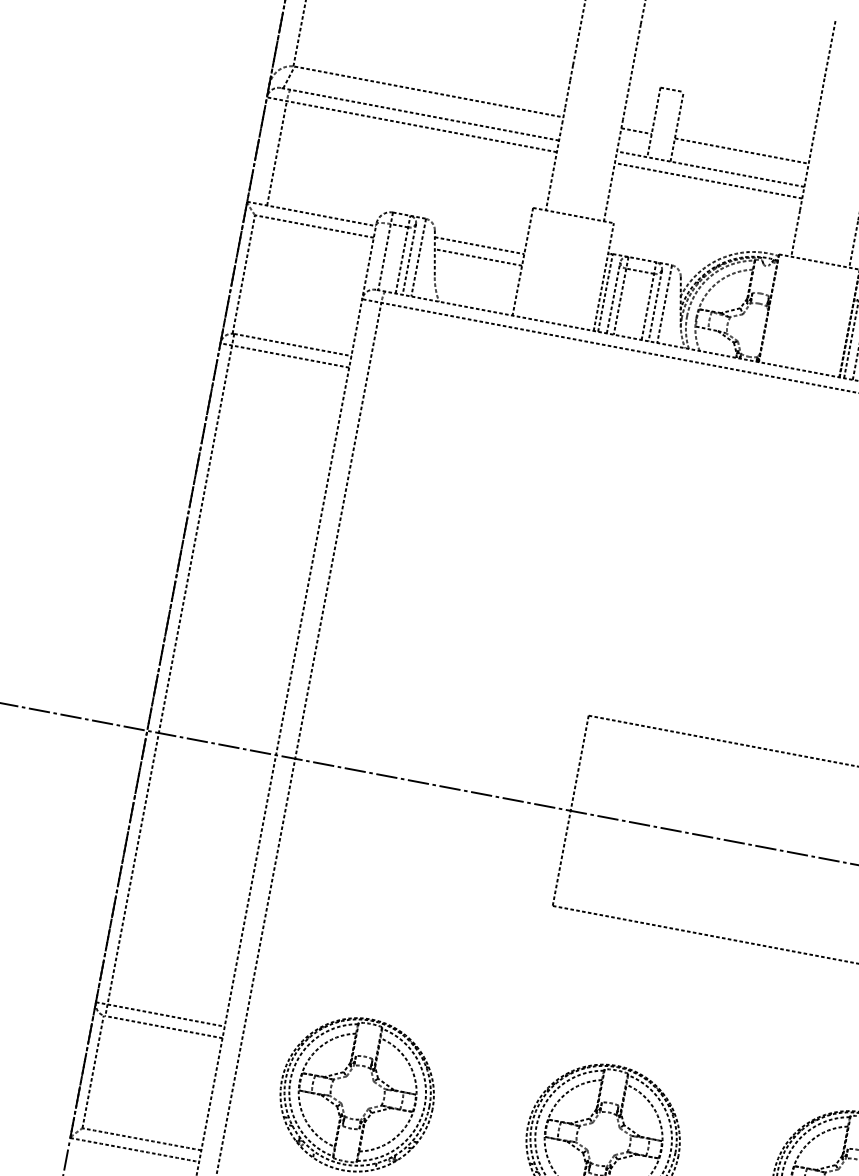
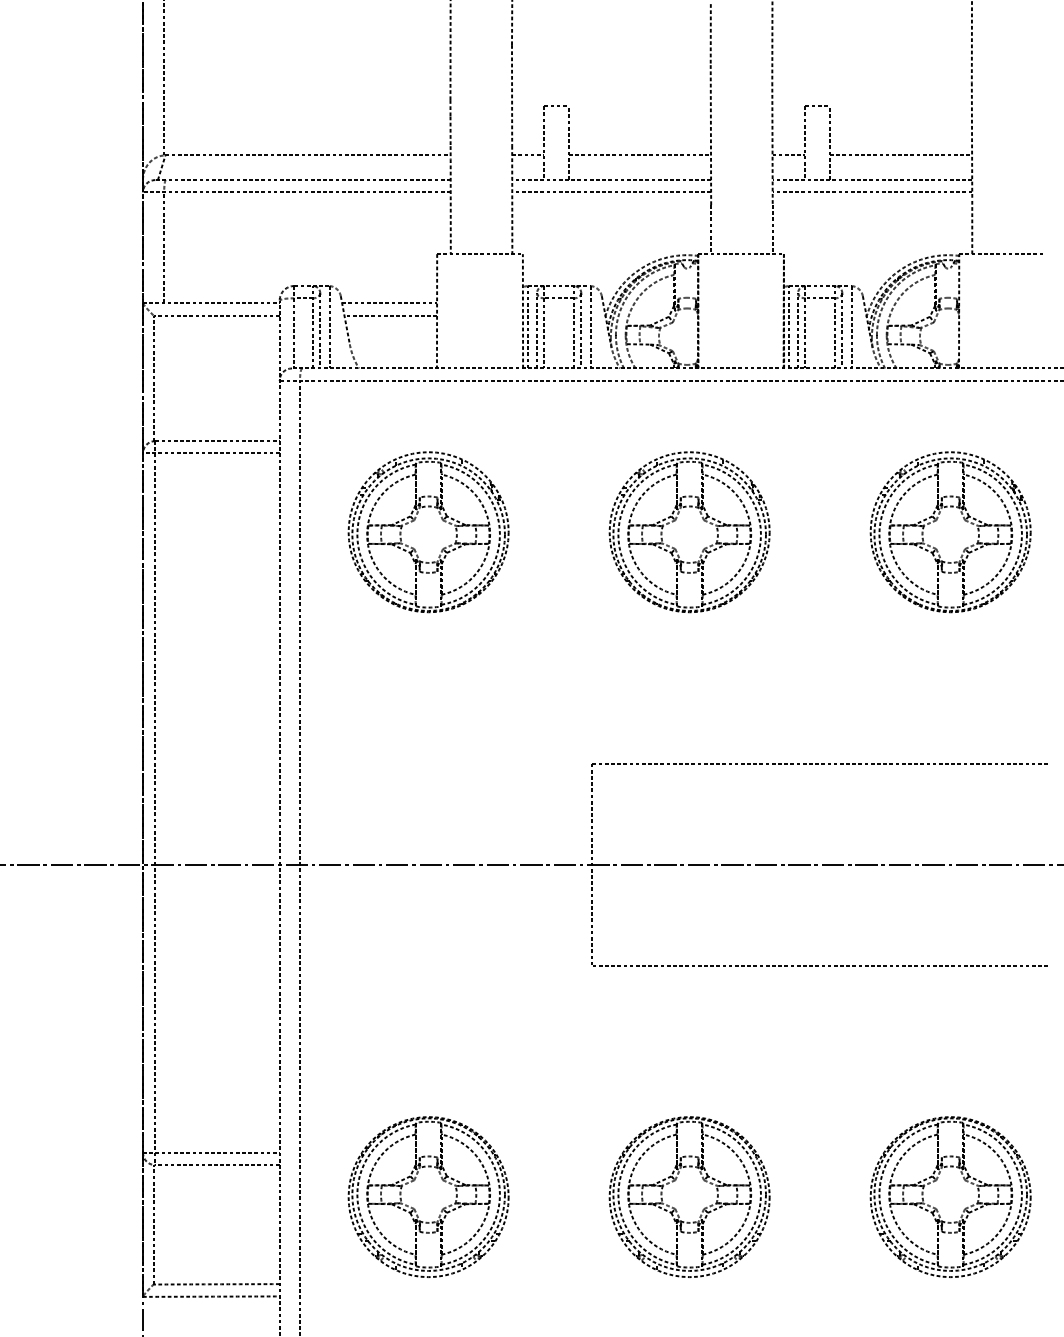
part: (465, 455) -> (415, 520), added
part: (711, 501) -> (676, 520), added

